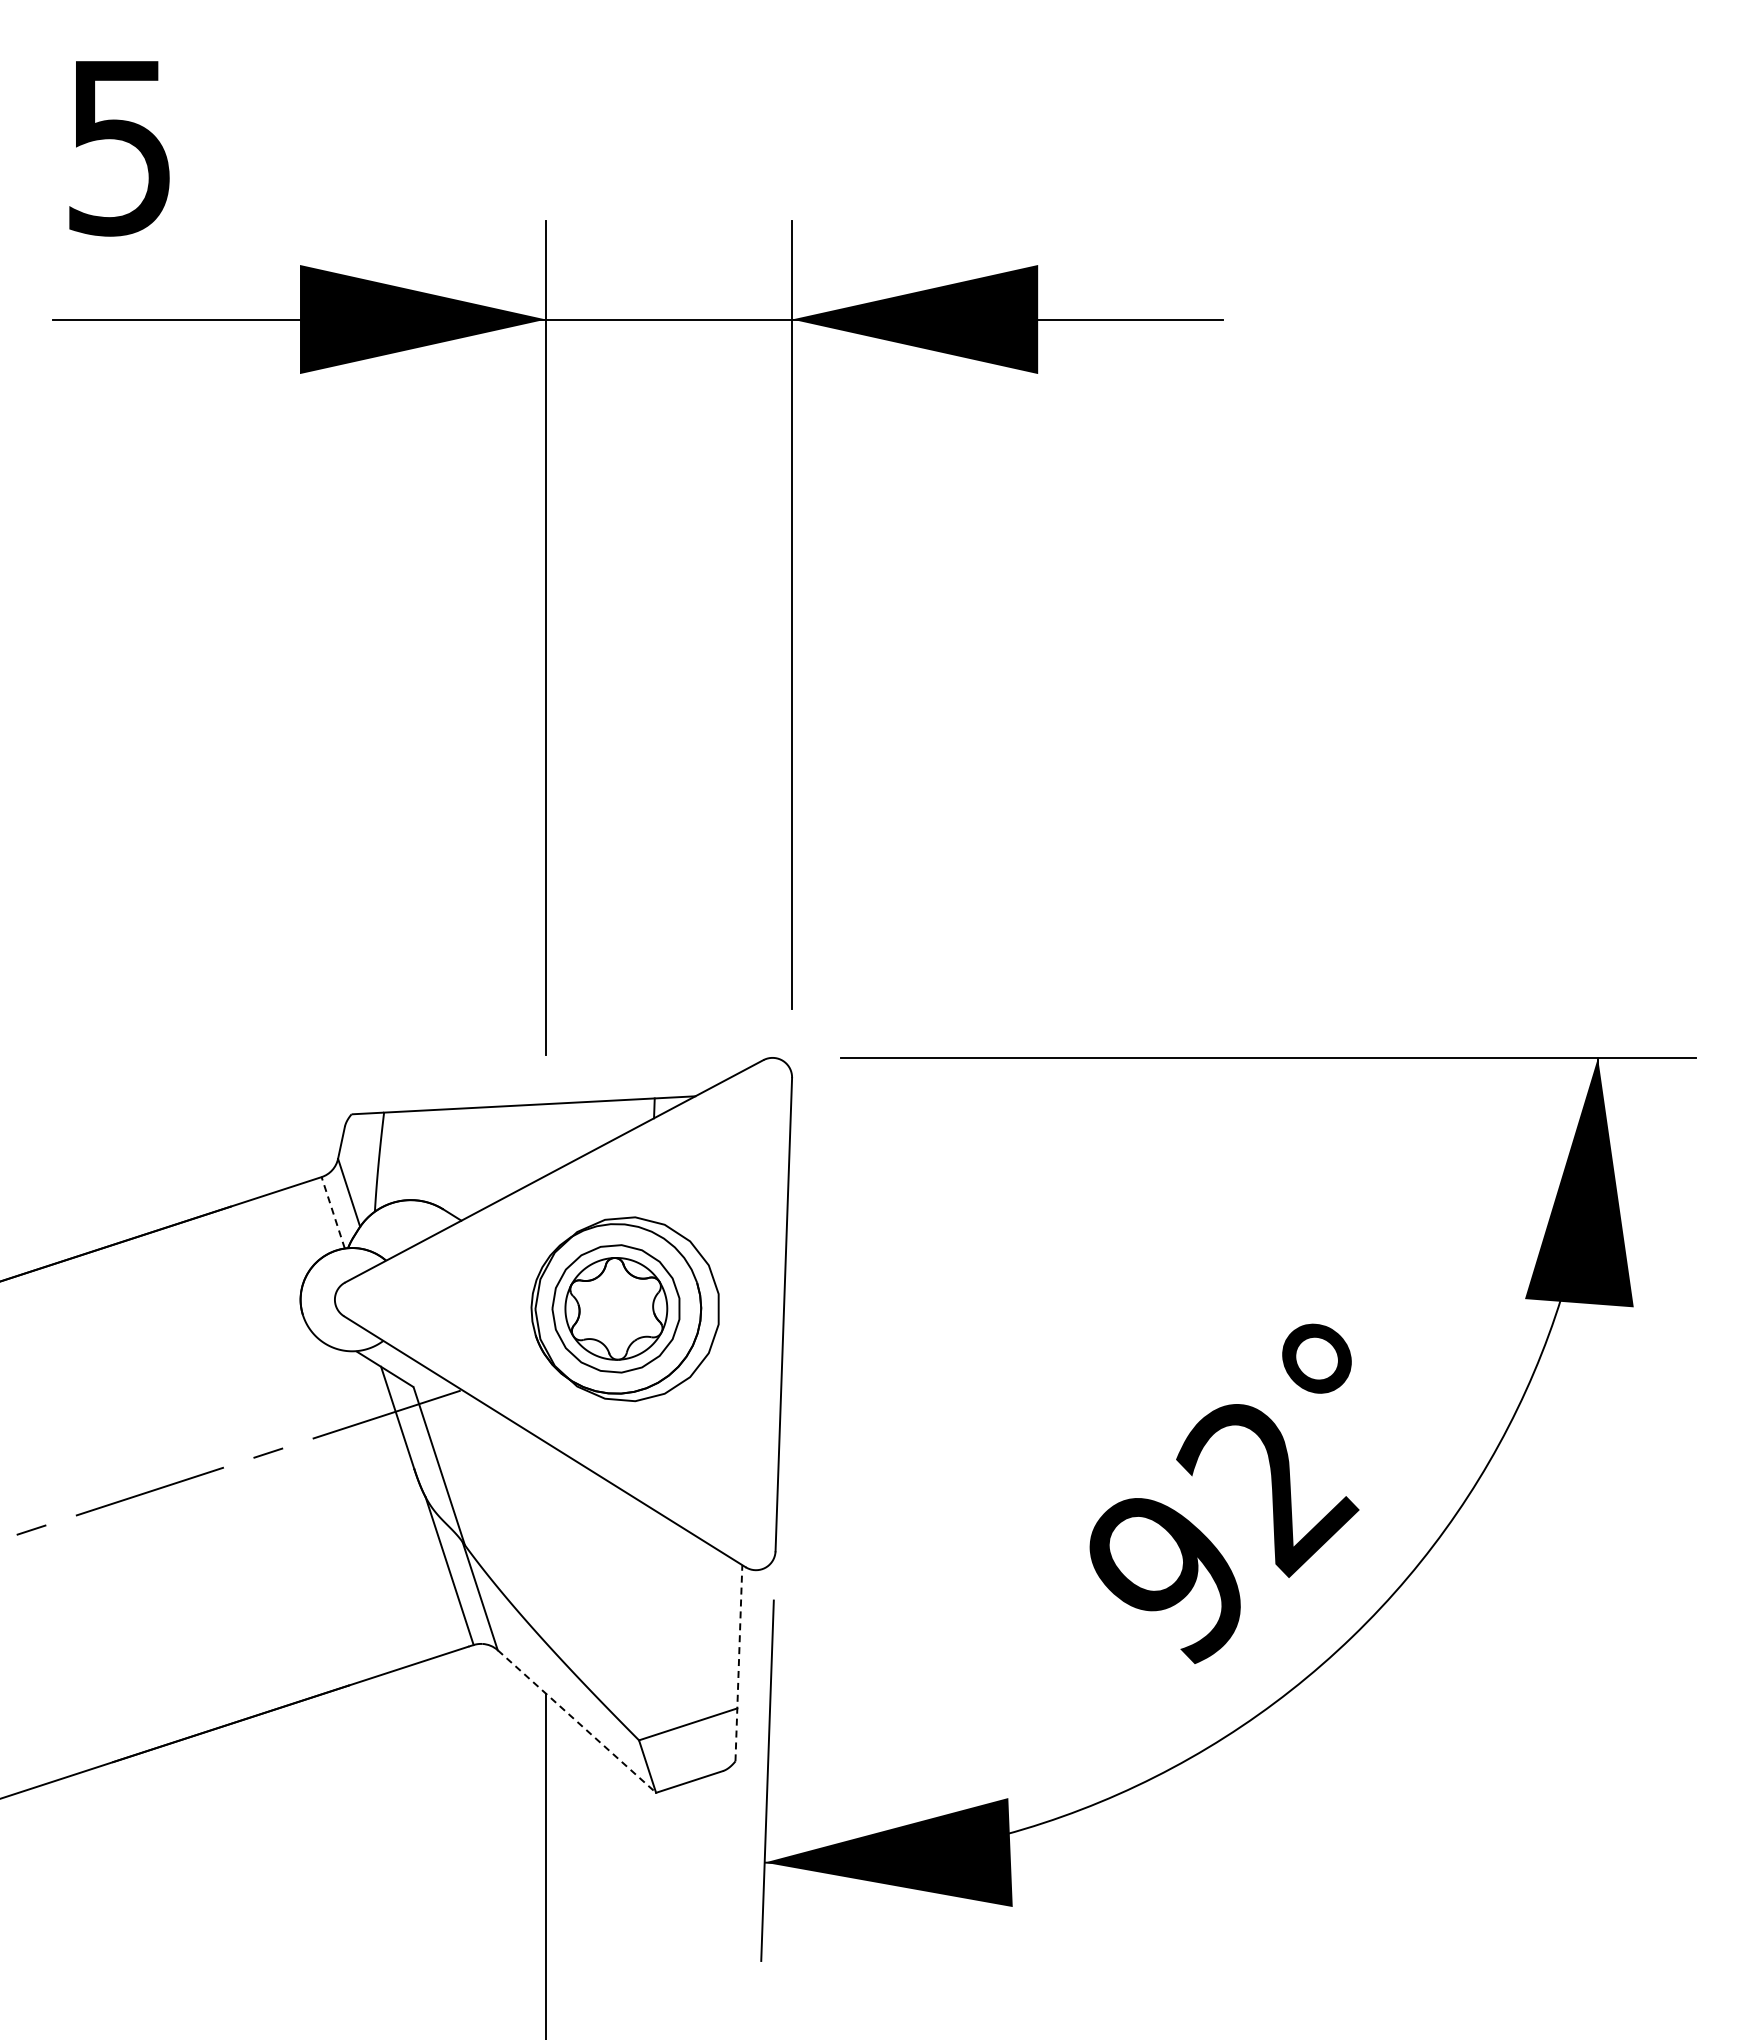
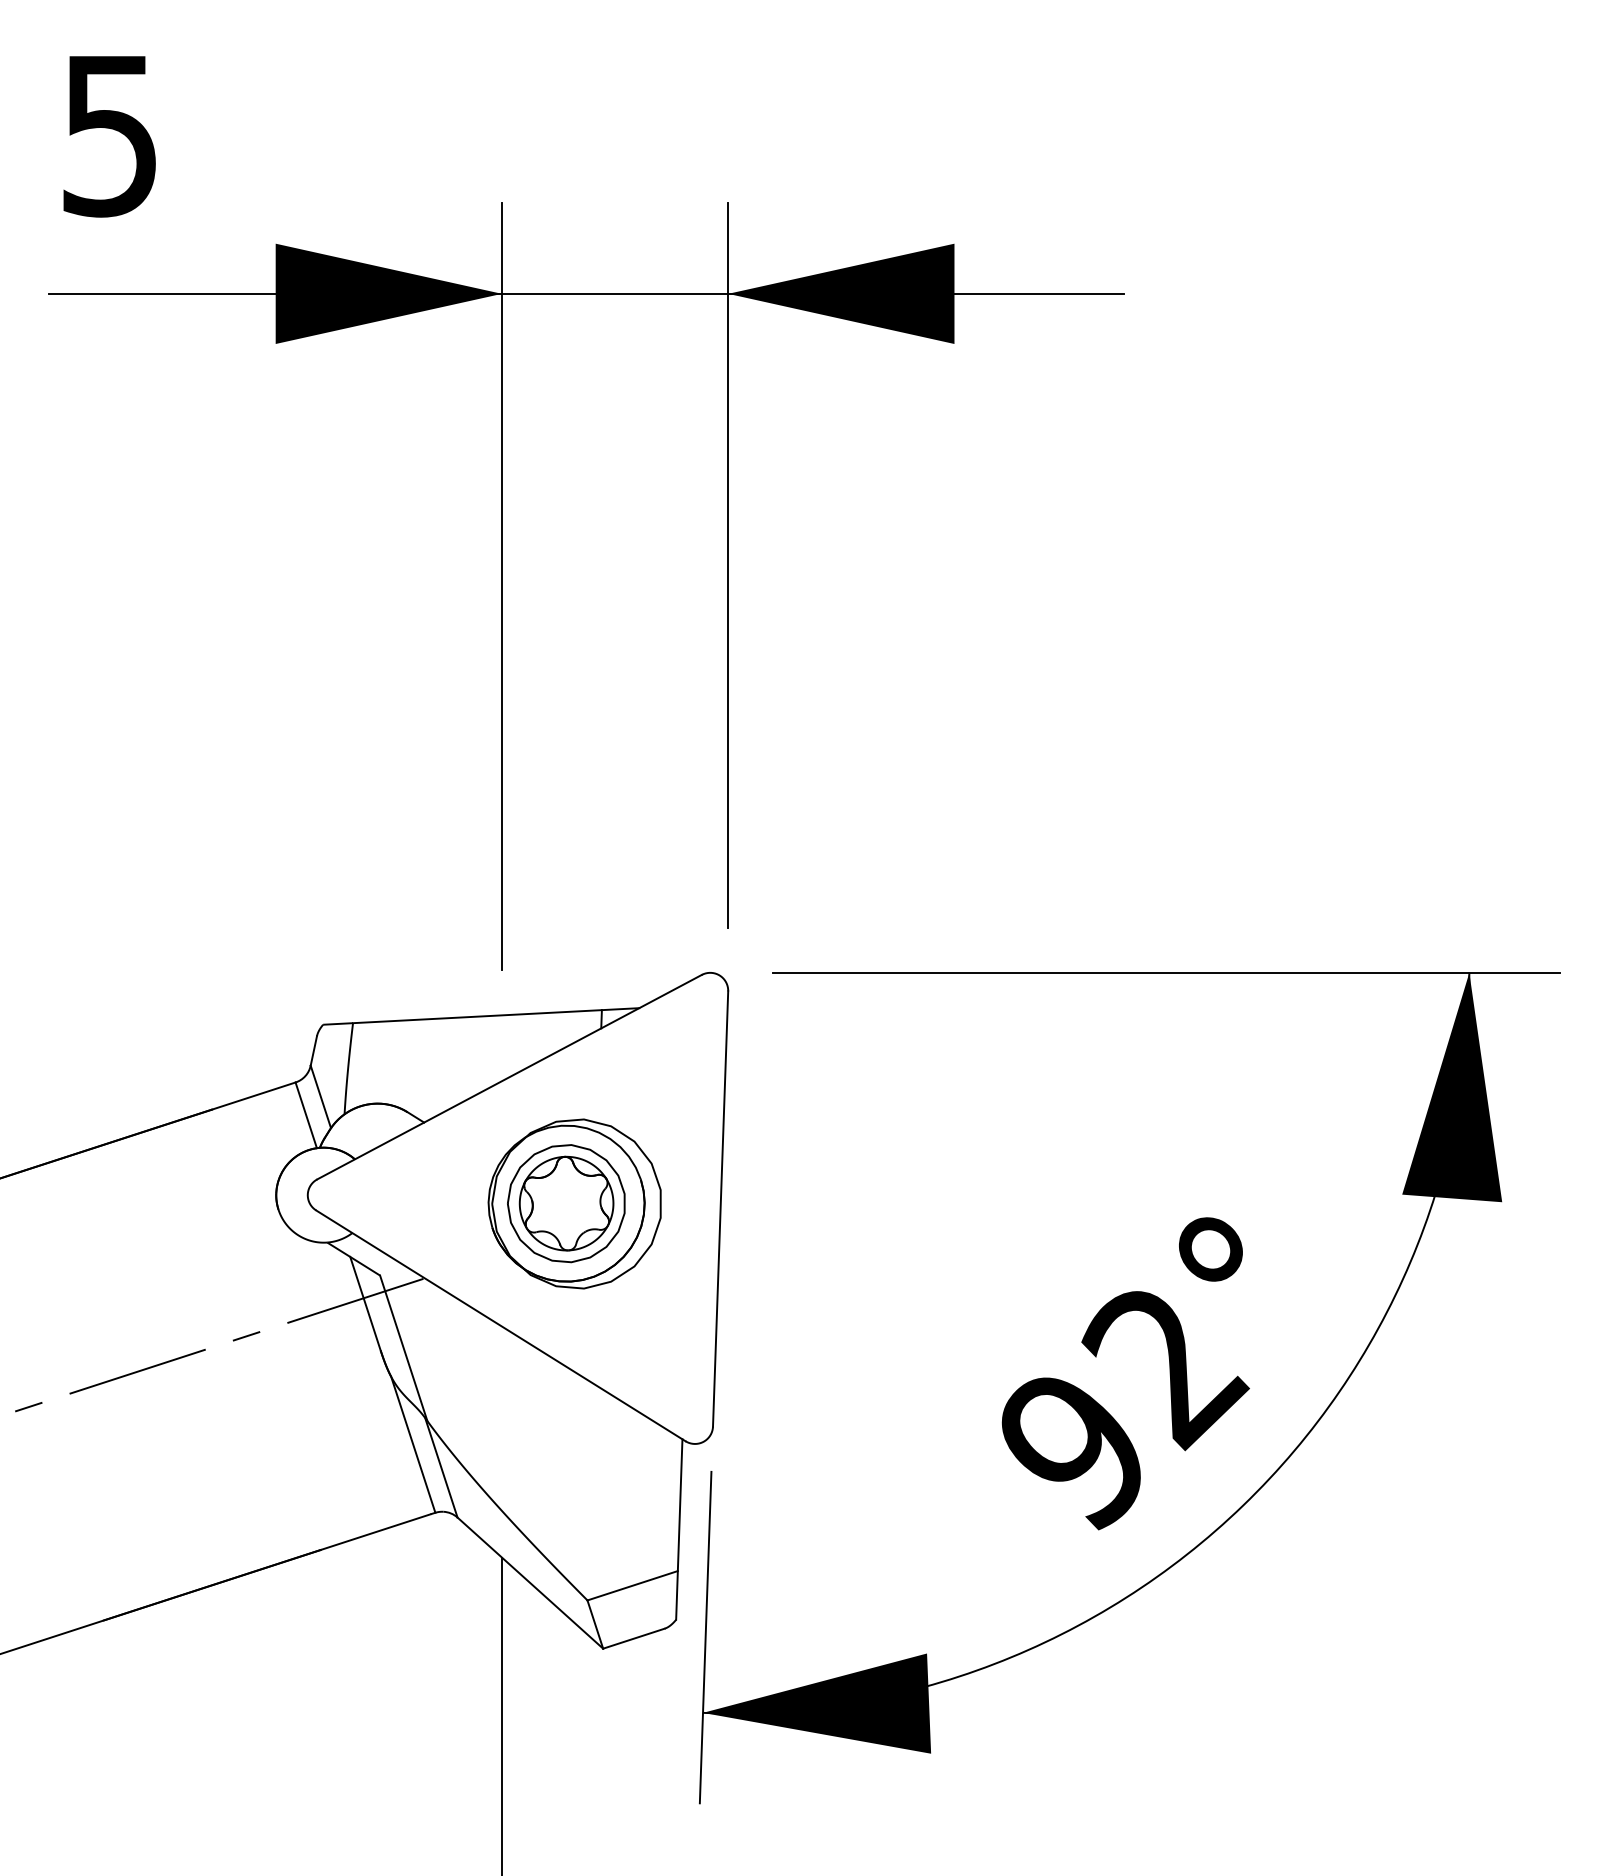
line: (333, 1212) -> (306, 1115), dashed -> solid
line: (738, 1662) -> (678, 1528), dashed -> solid
line: (576, 1721) -> (529, 1583), dashed -> solid

